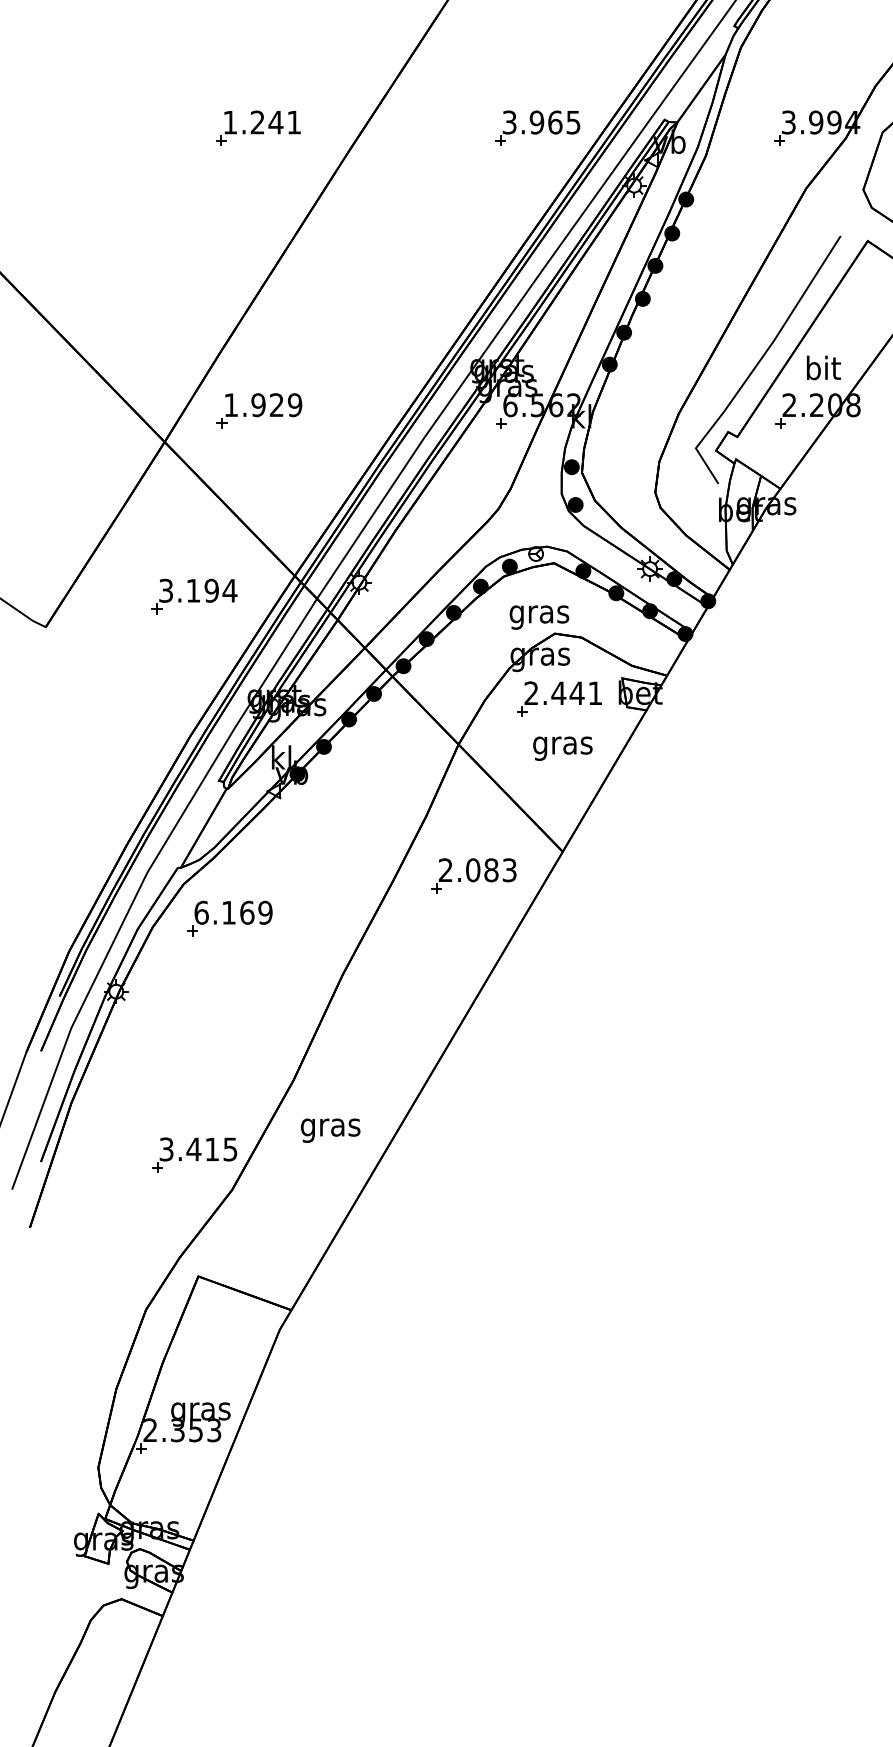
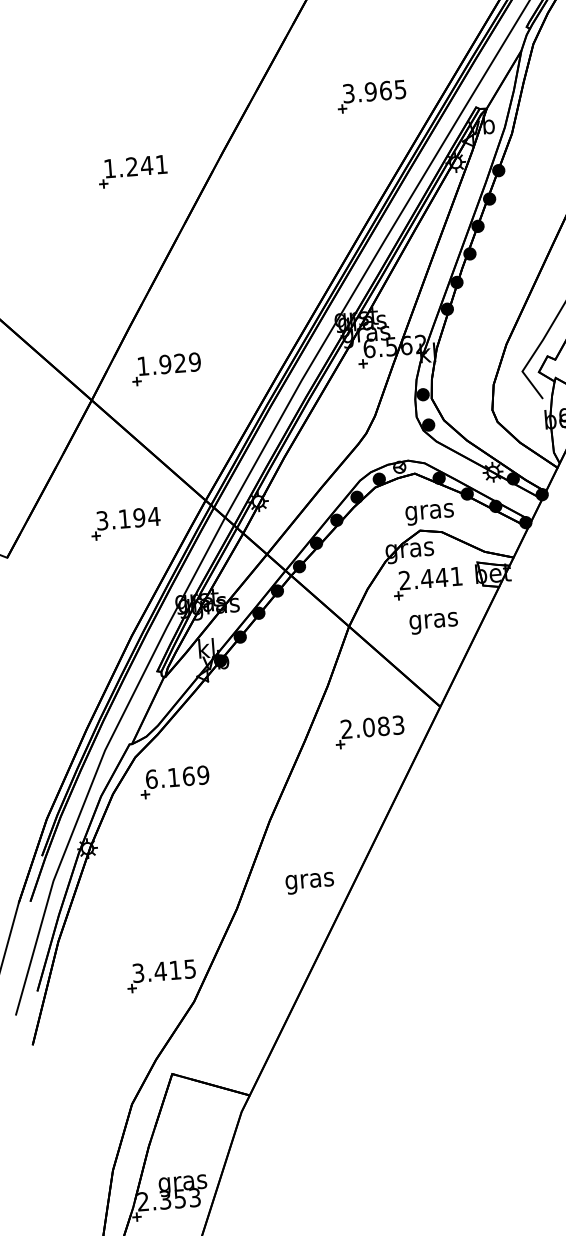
part: (258, 127) -> (133, 170), moved
part: (537, 127) -> (371, 95), moved
text: (539, 617) -> (429, 514), moved
text: (330, 1130) -> (309, 883), moved

